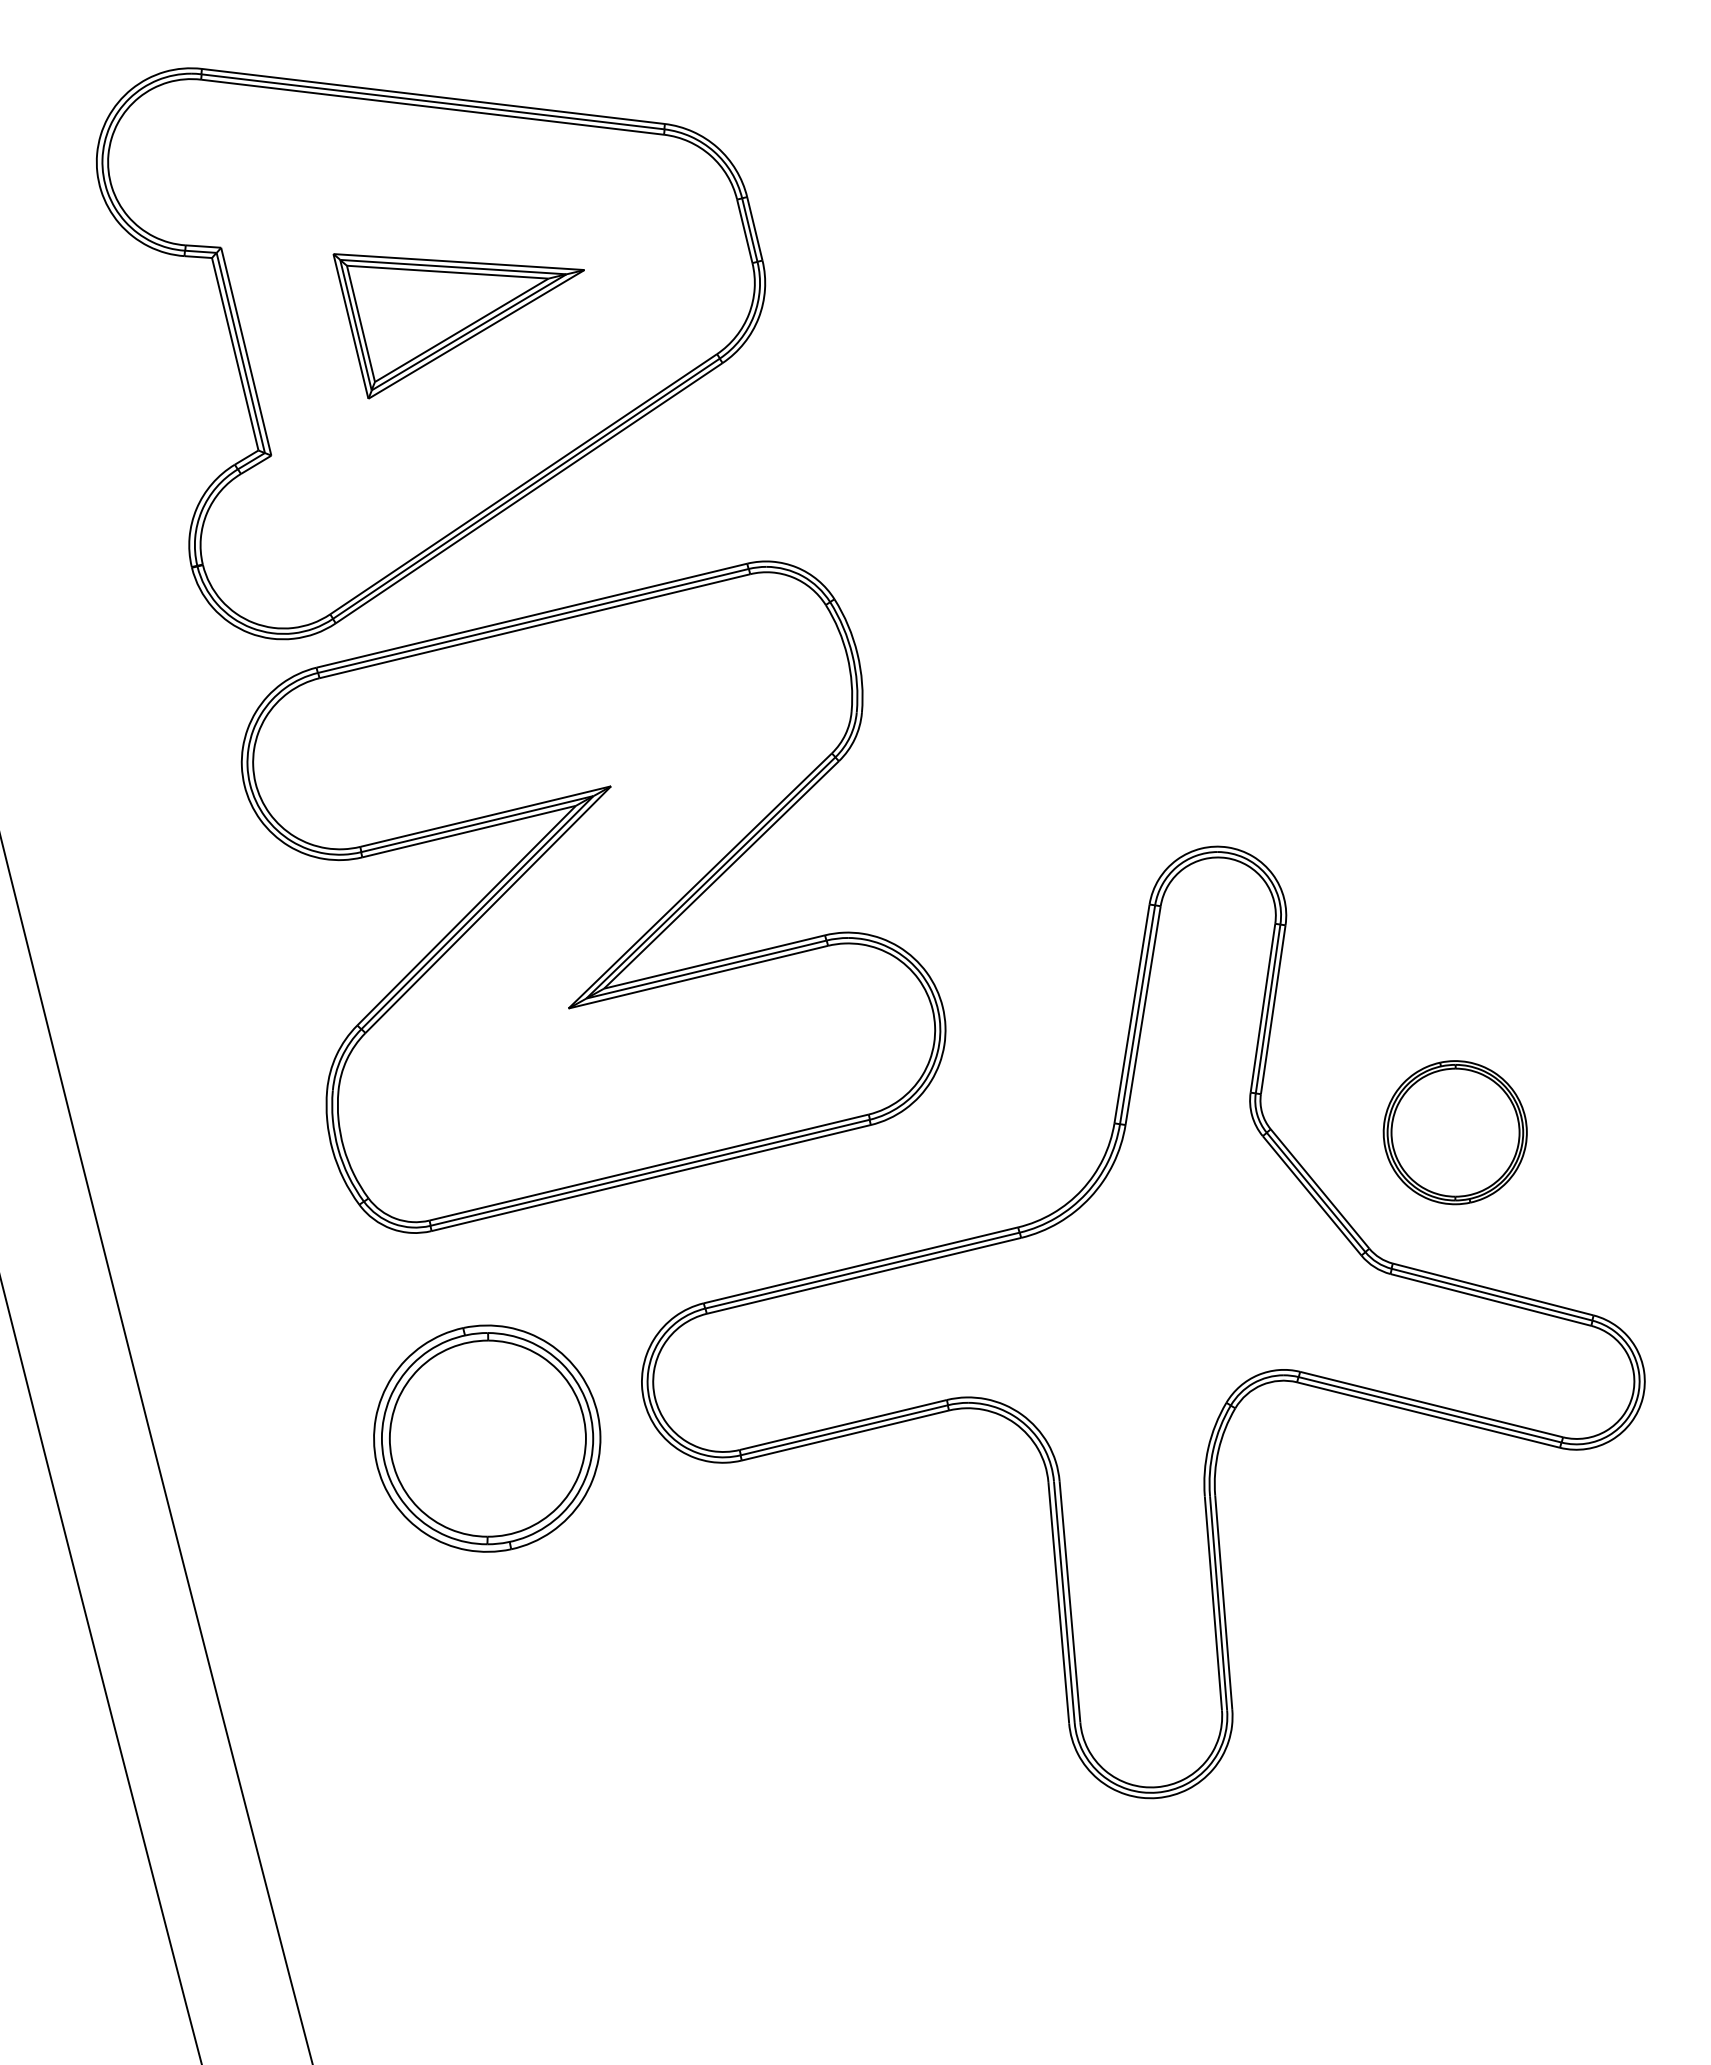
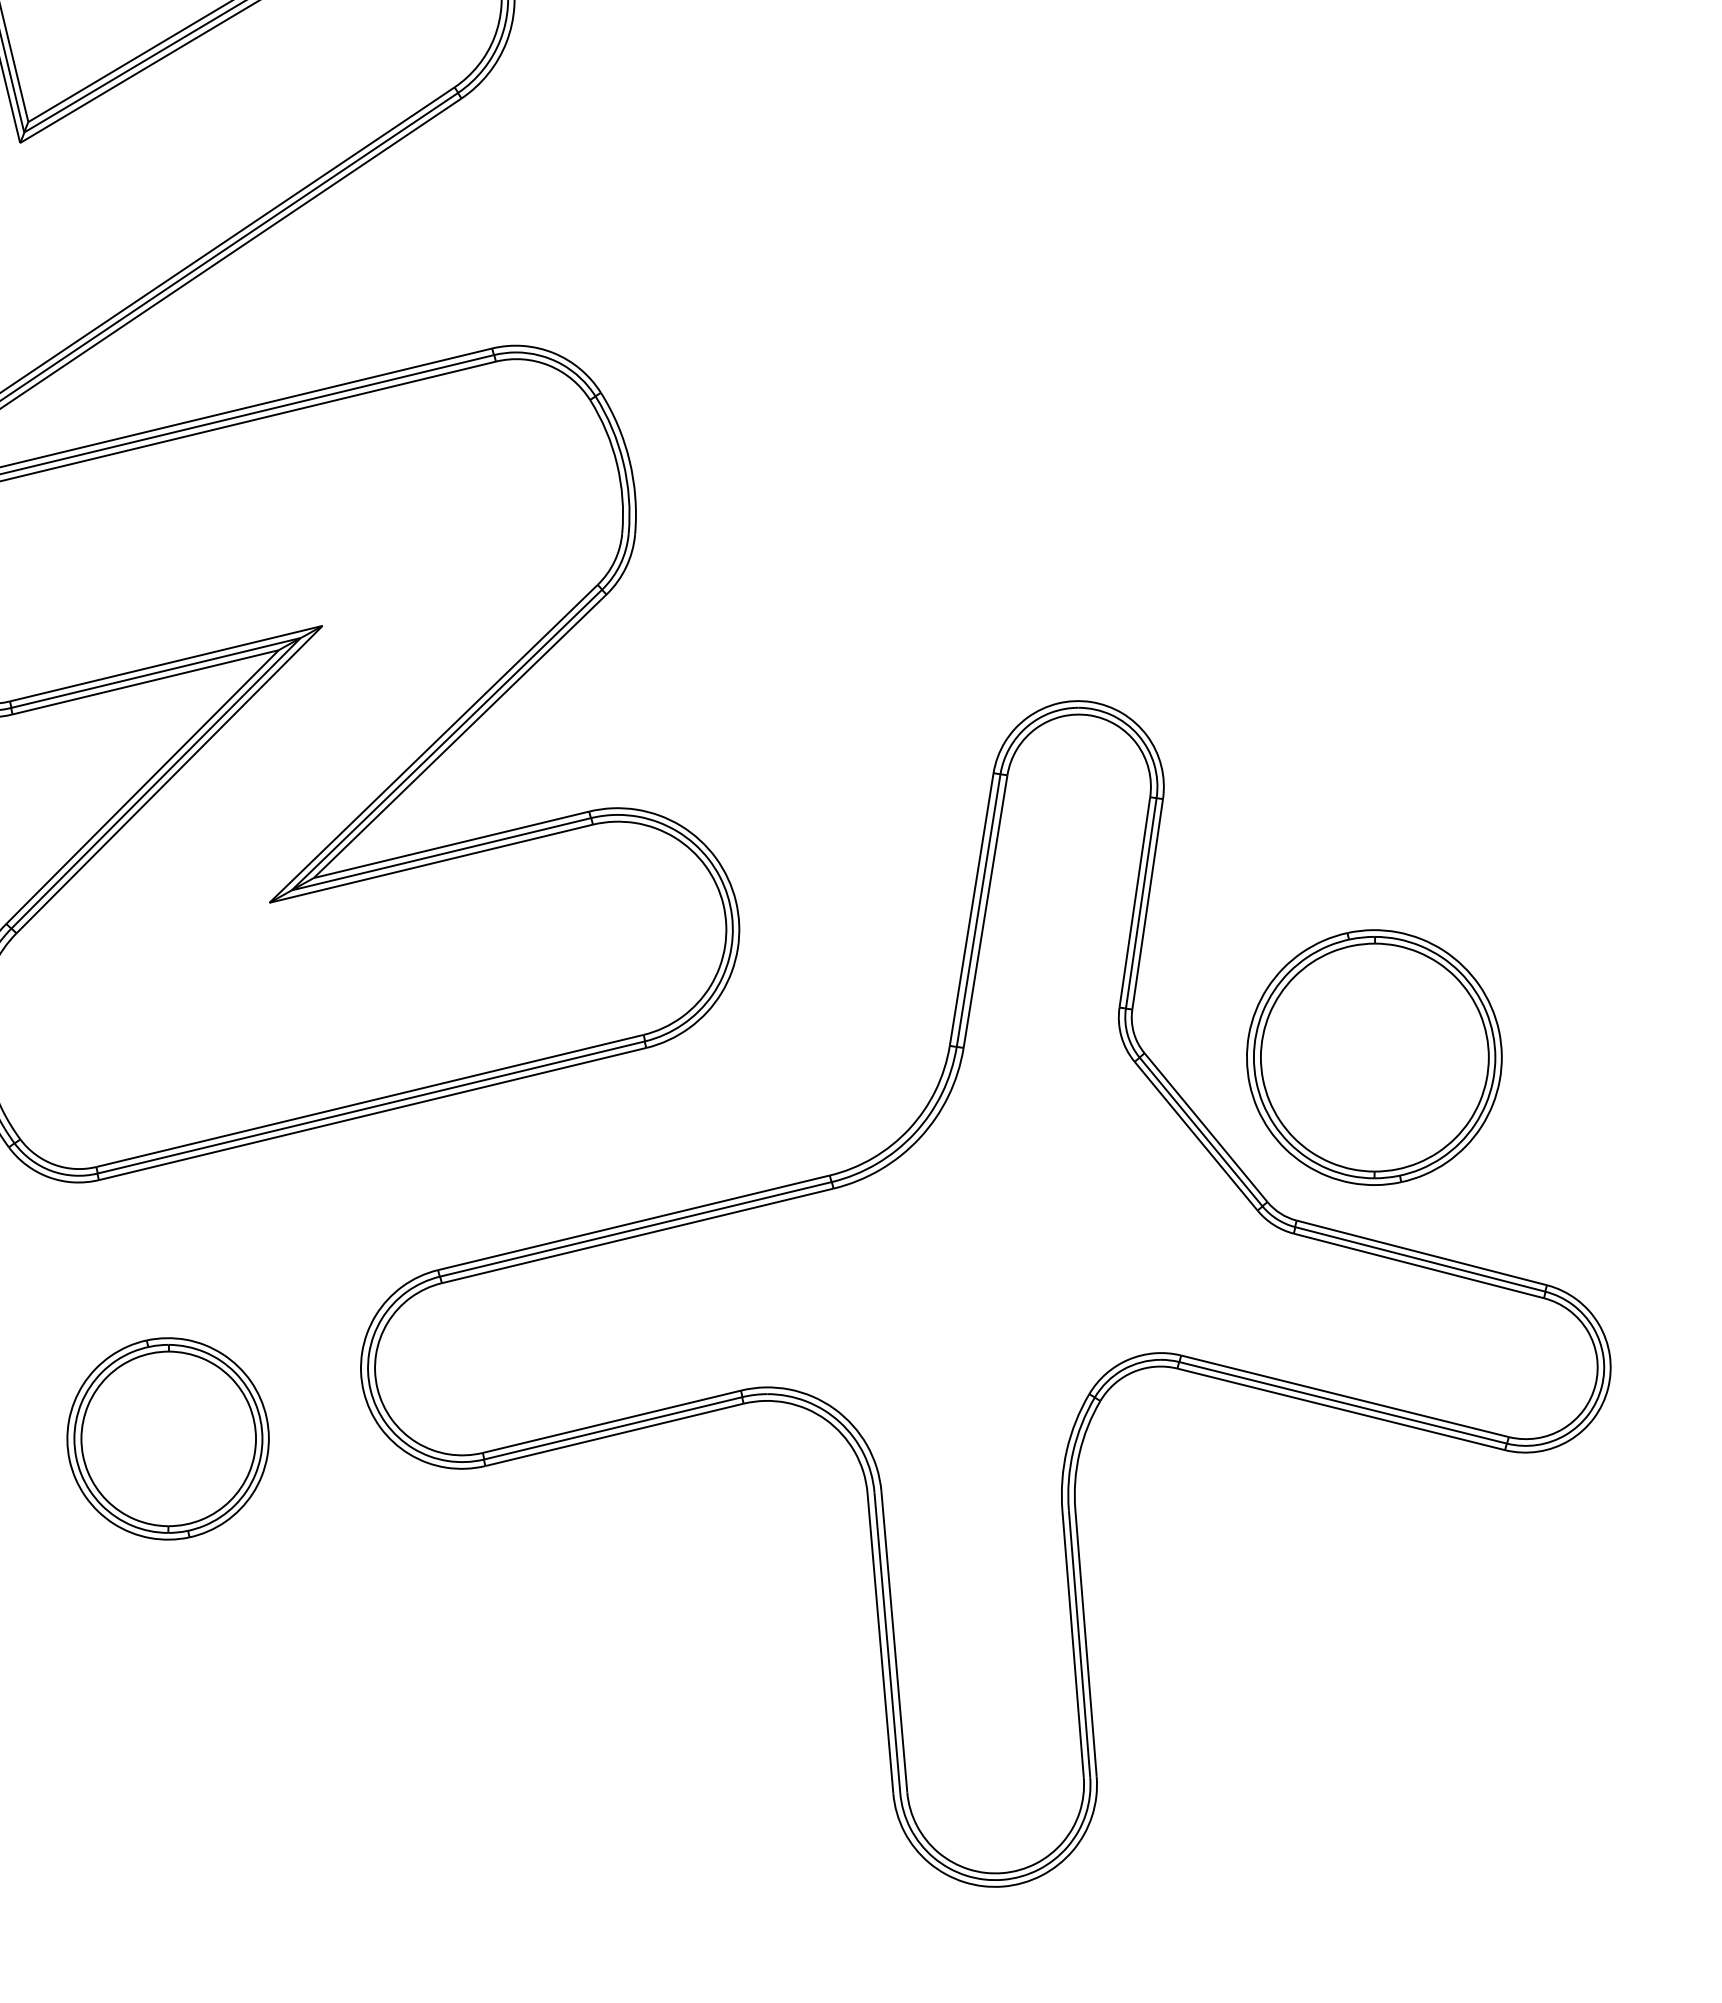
part: (1455, 1132) -> (1374, 1057), size x1.43
part: (486, 1438) -> (167, 1438), size x0.71

